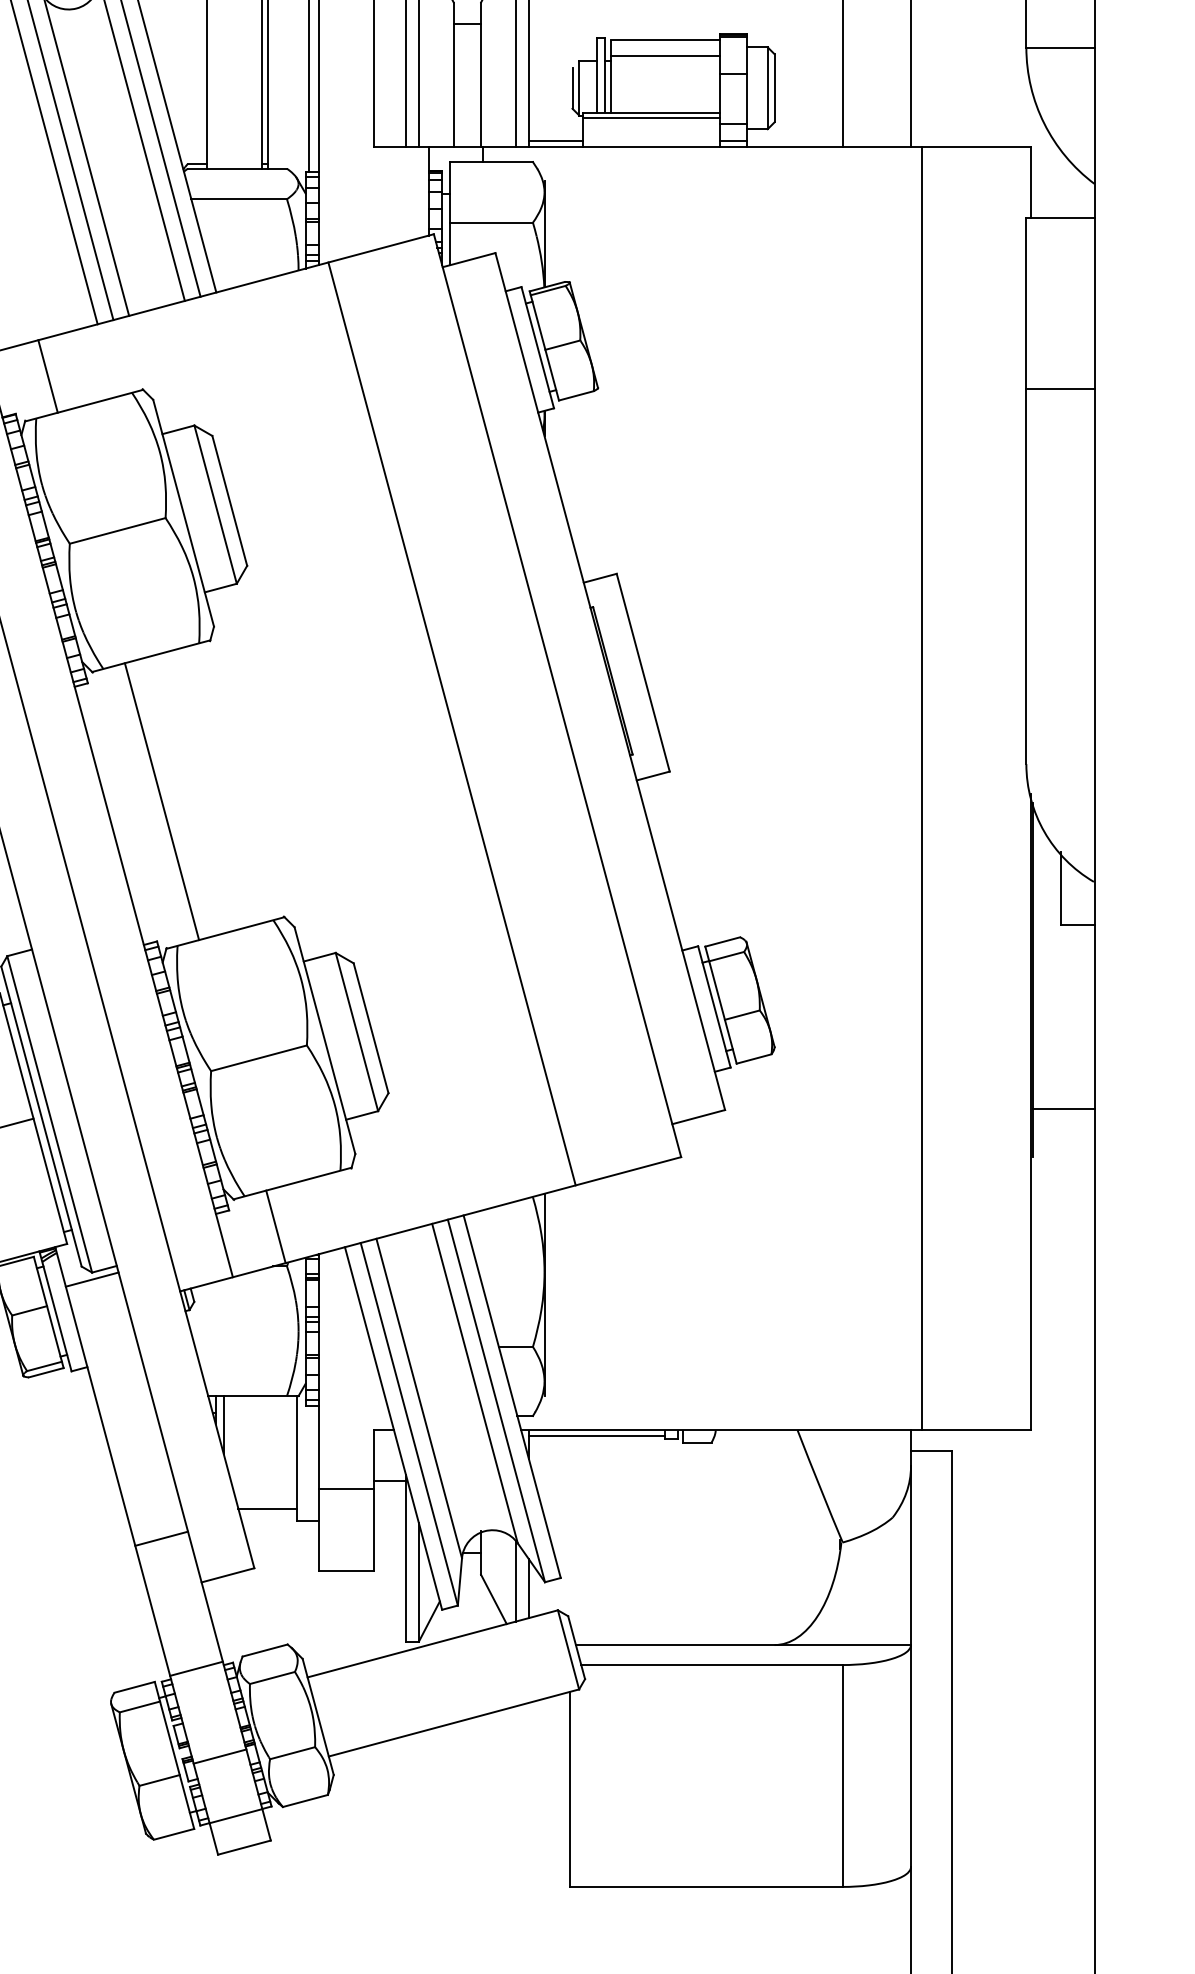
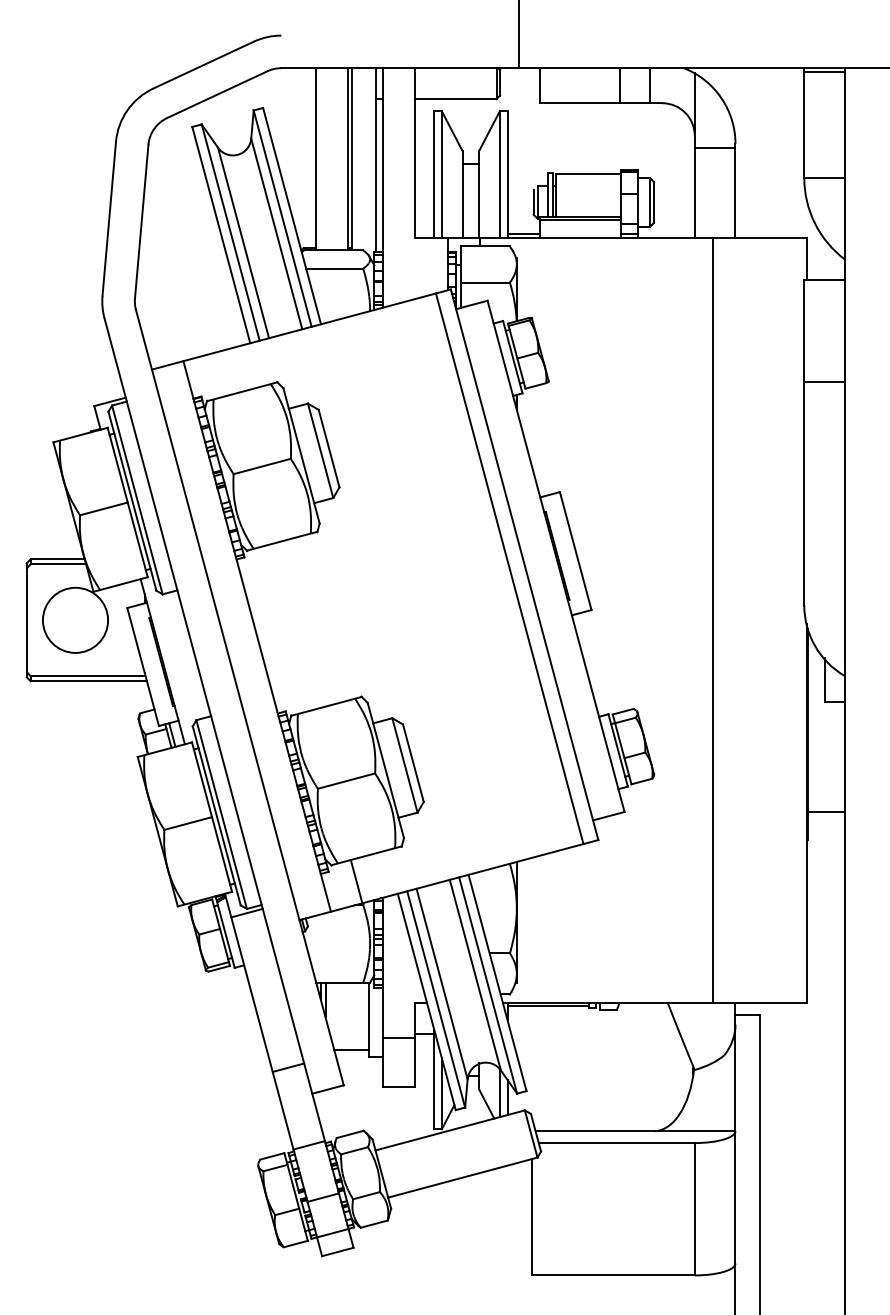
line: (664, 56) -> (588, 183), removed
line: (47, 376) -> (220, 374), removed
line: (451, 723) -> (509, 568), moved
line: (922, 787) -> (713, 619), moved
line: (161, 800) -> (288, 627), removed

